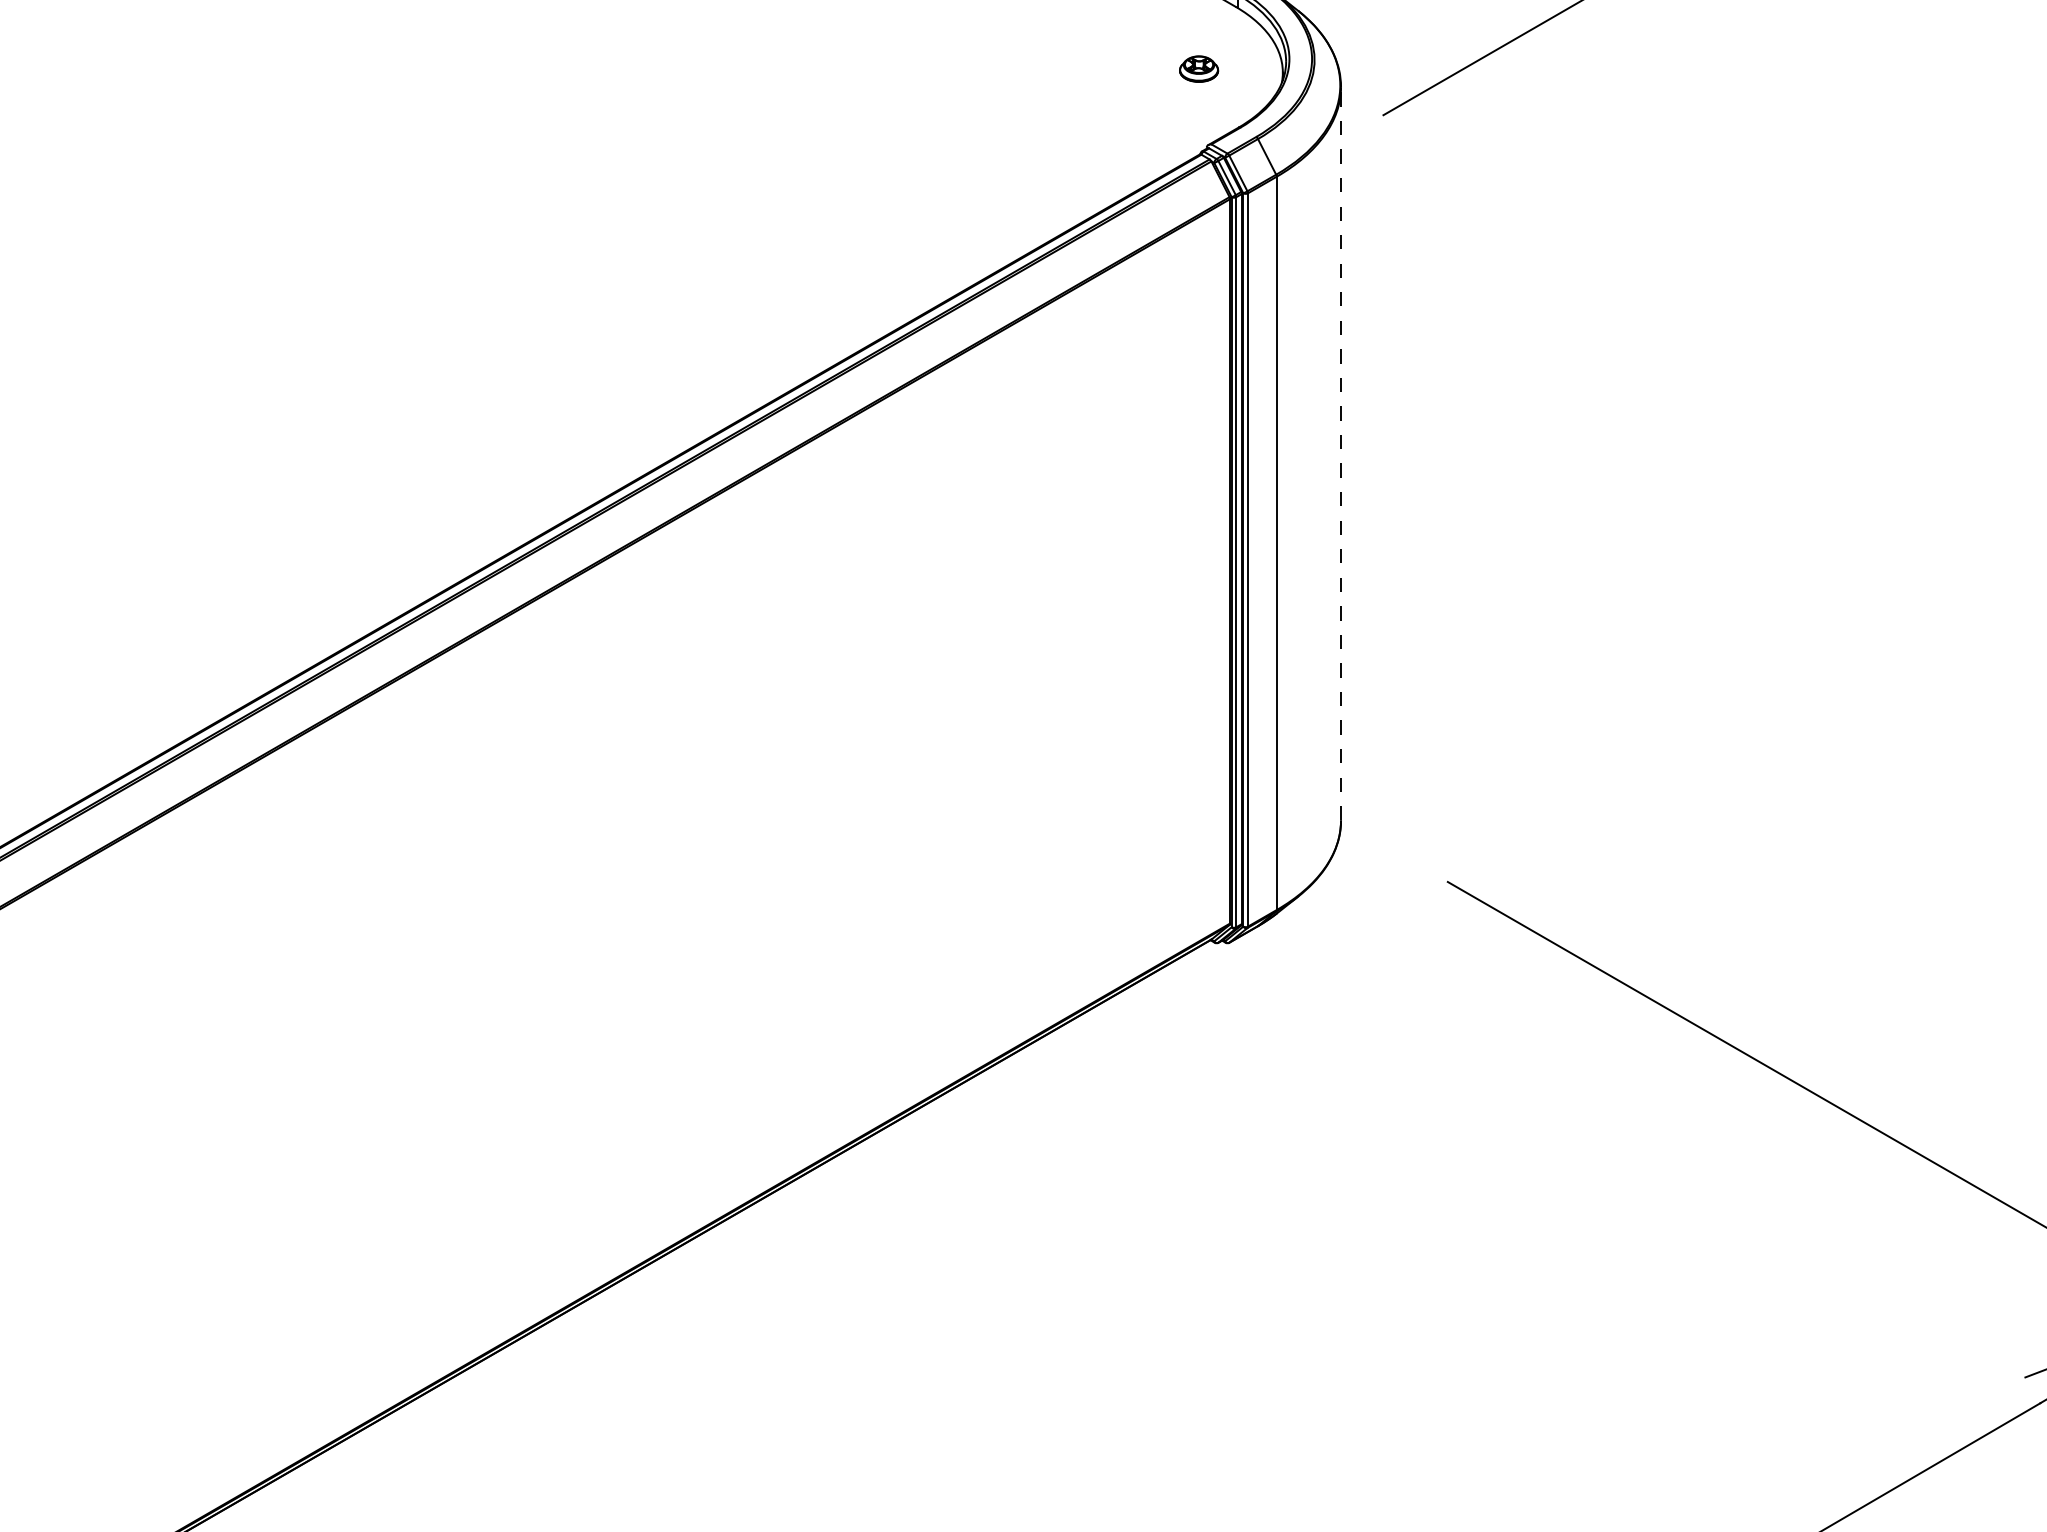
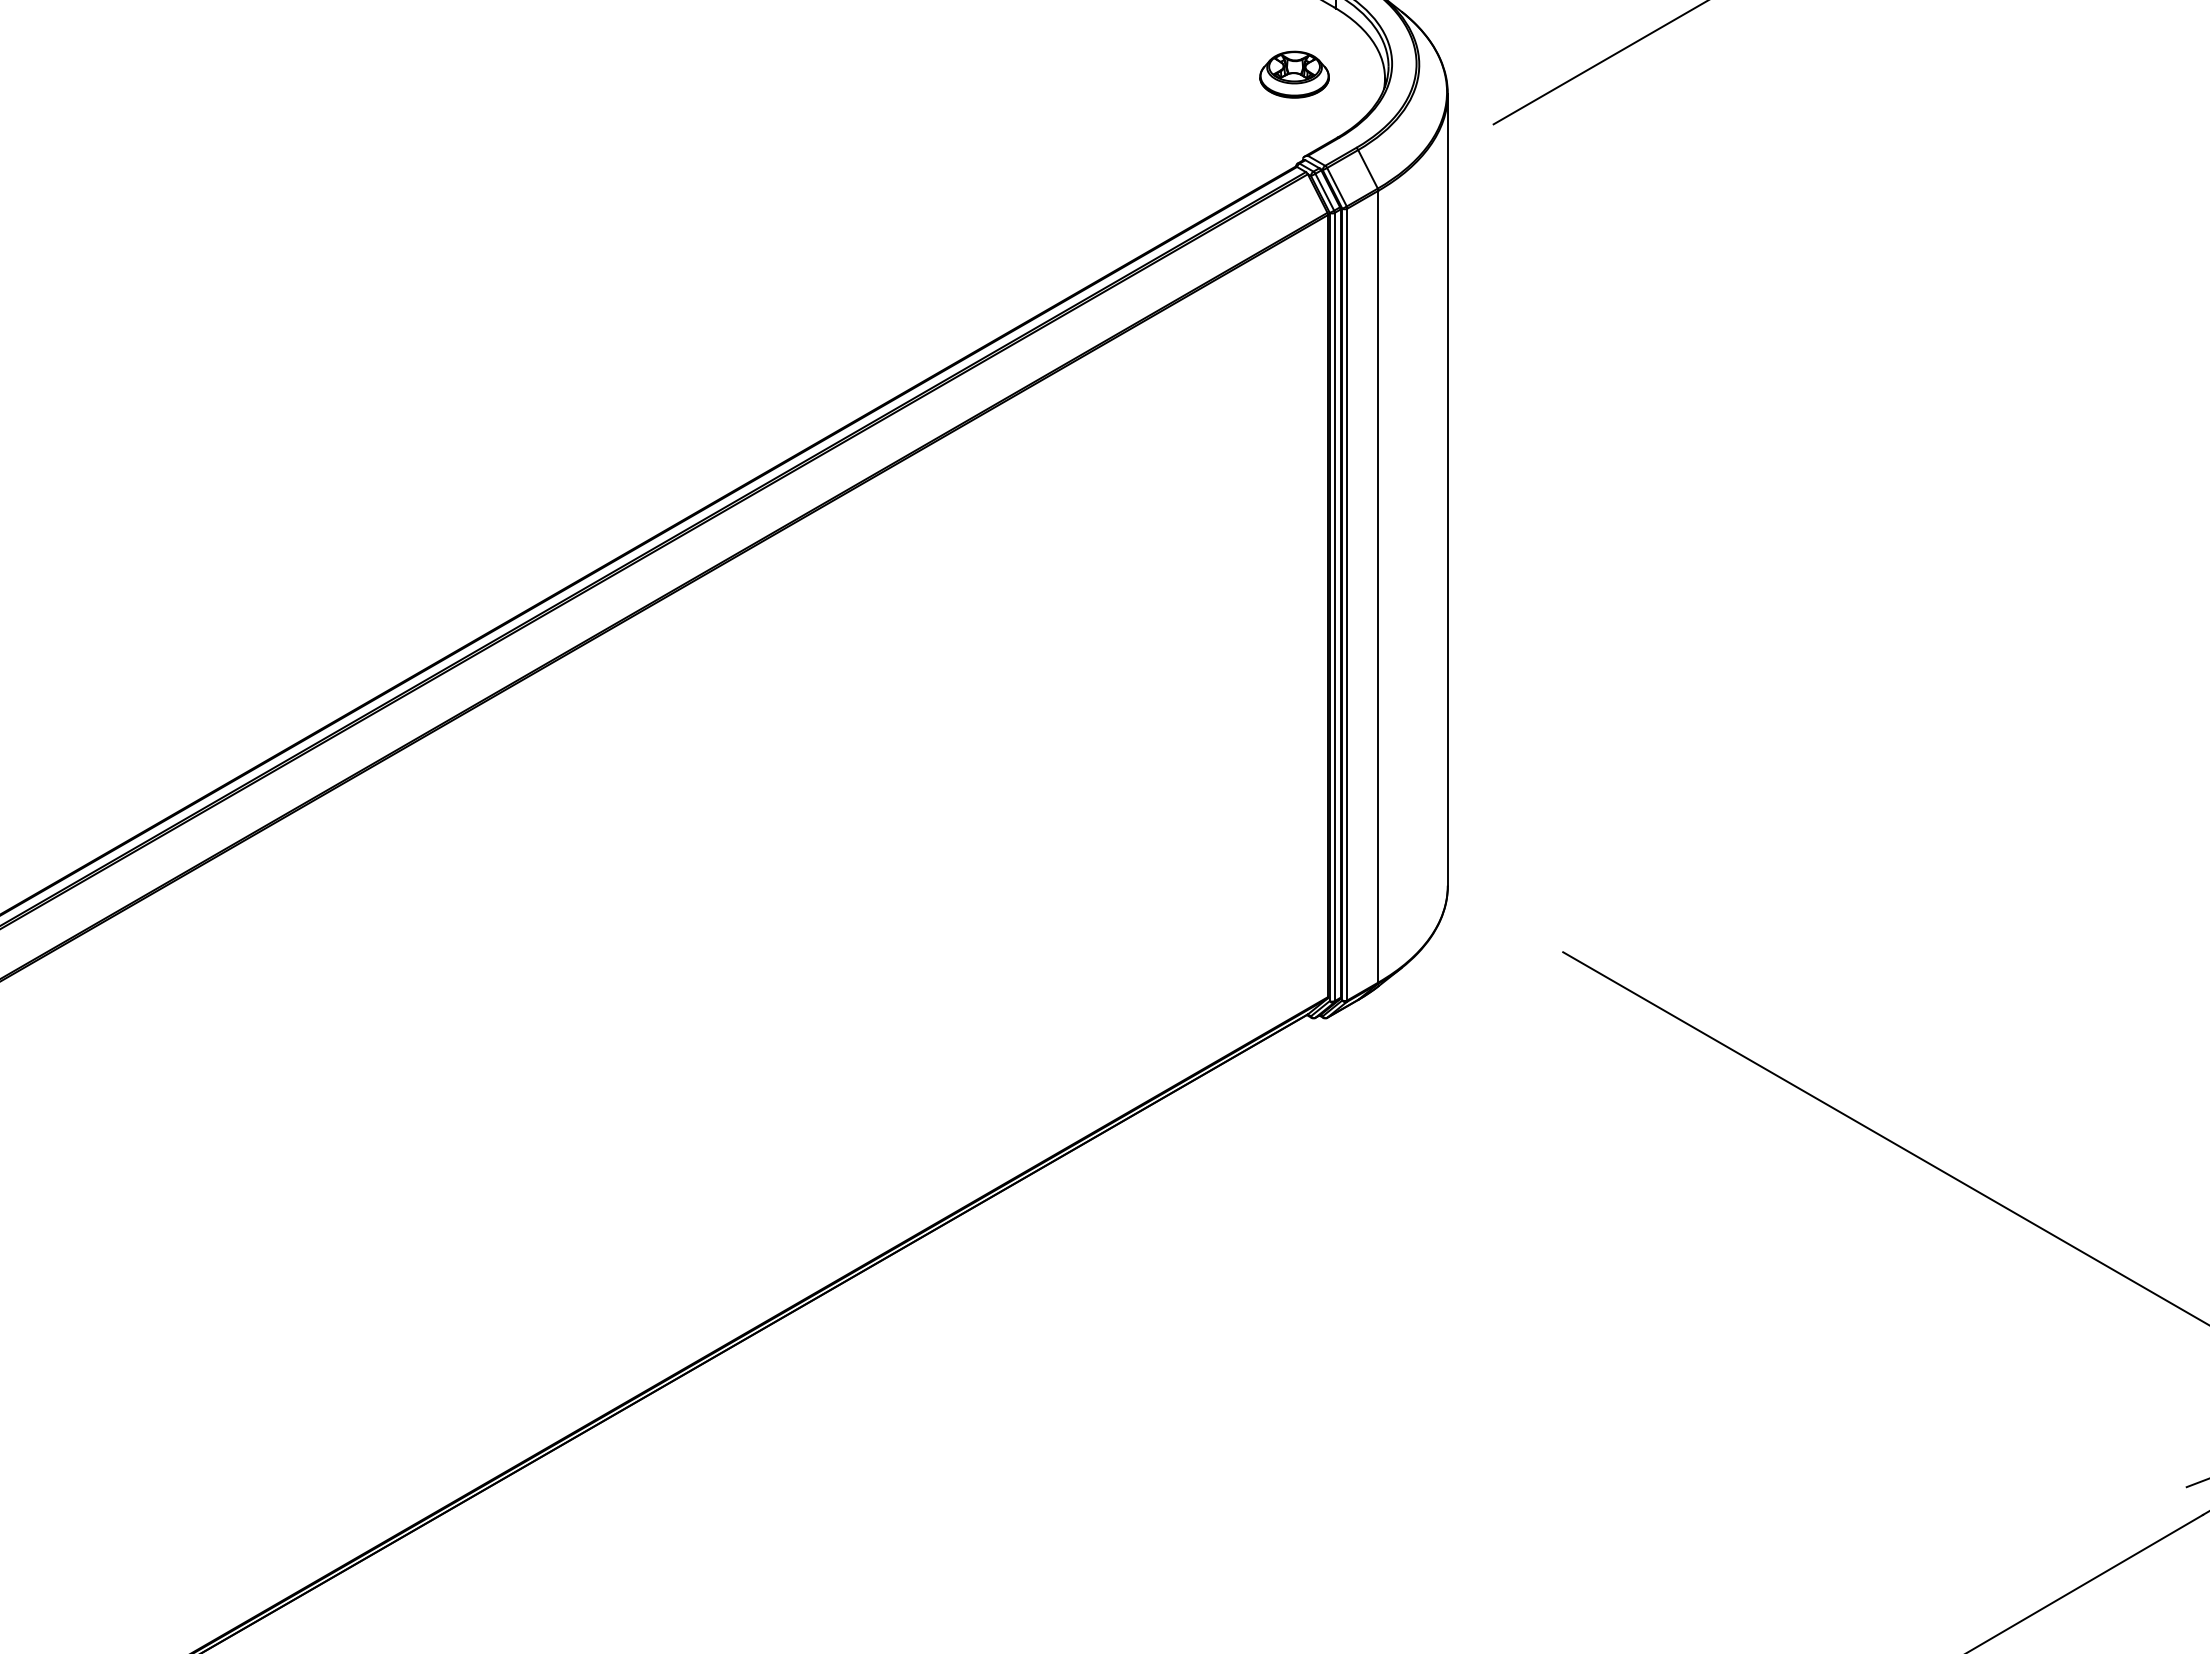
part: (1199, 69) -> (1294, 74), size x1.67
line: (1340, 453) -> (1447, 489), dashed -> solid

